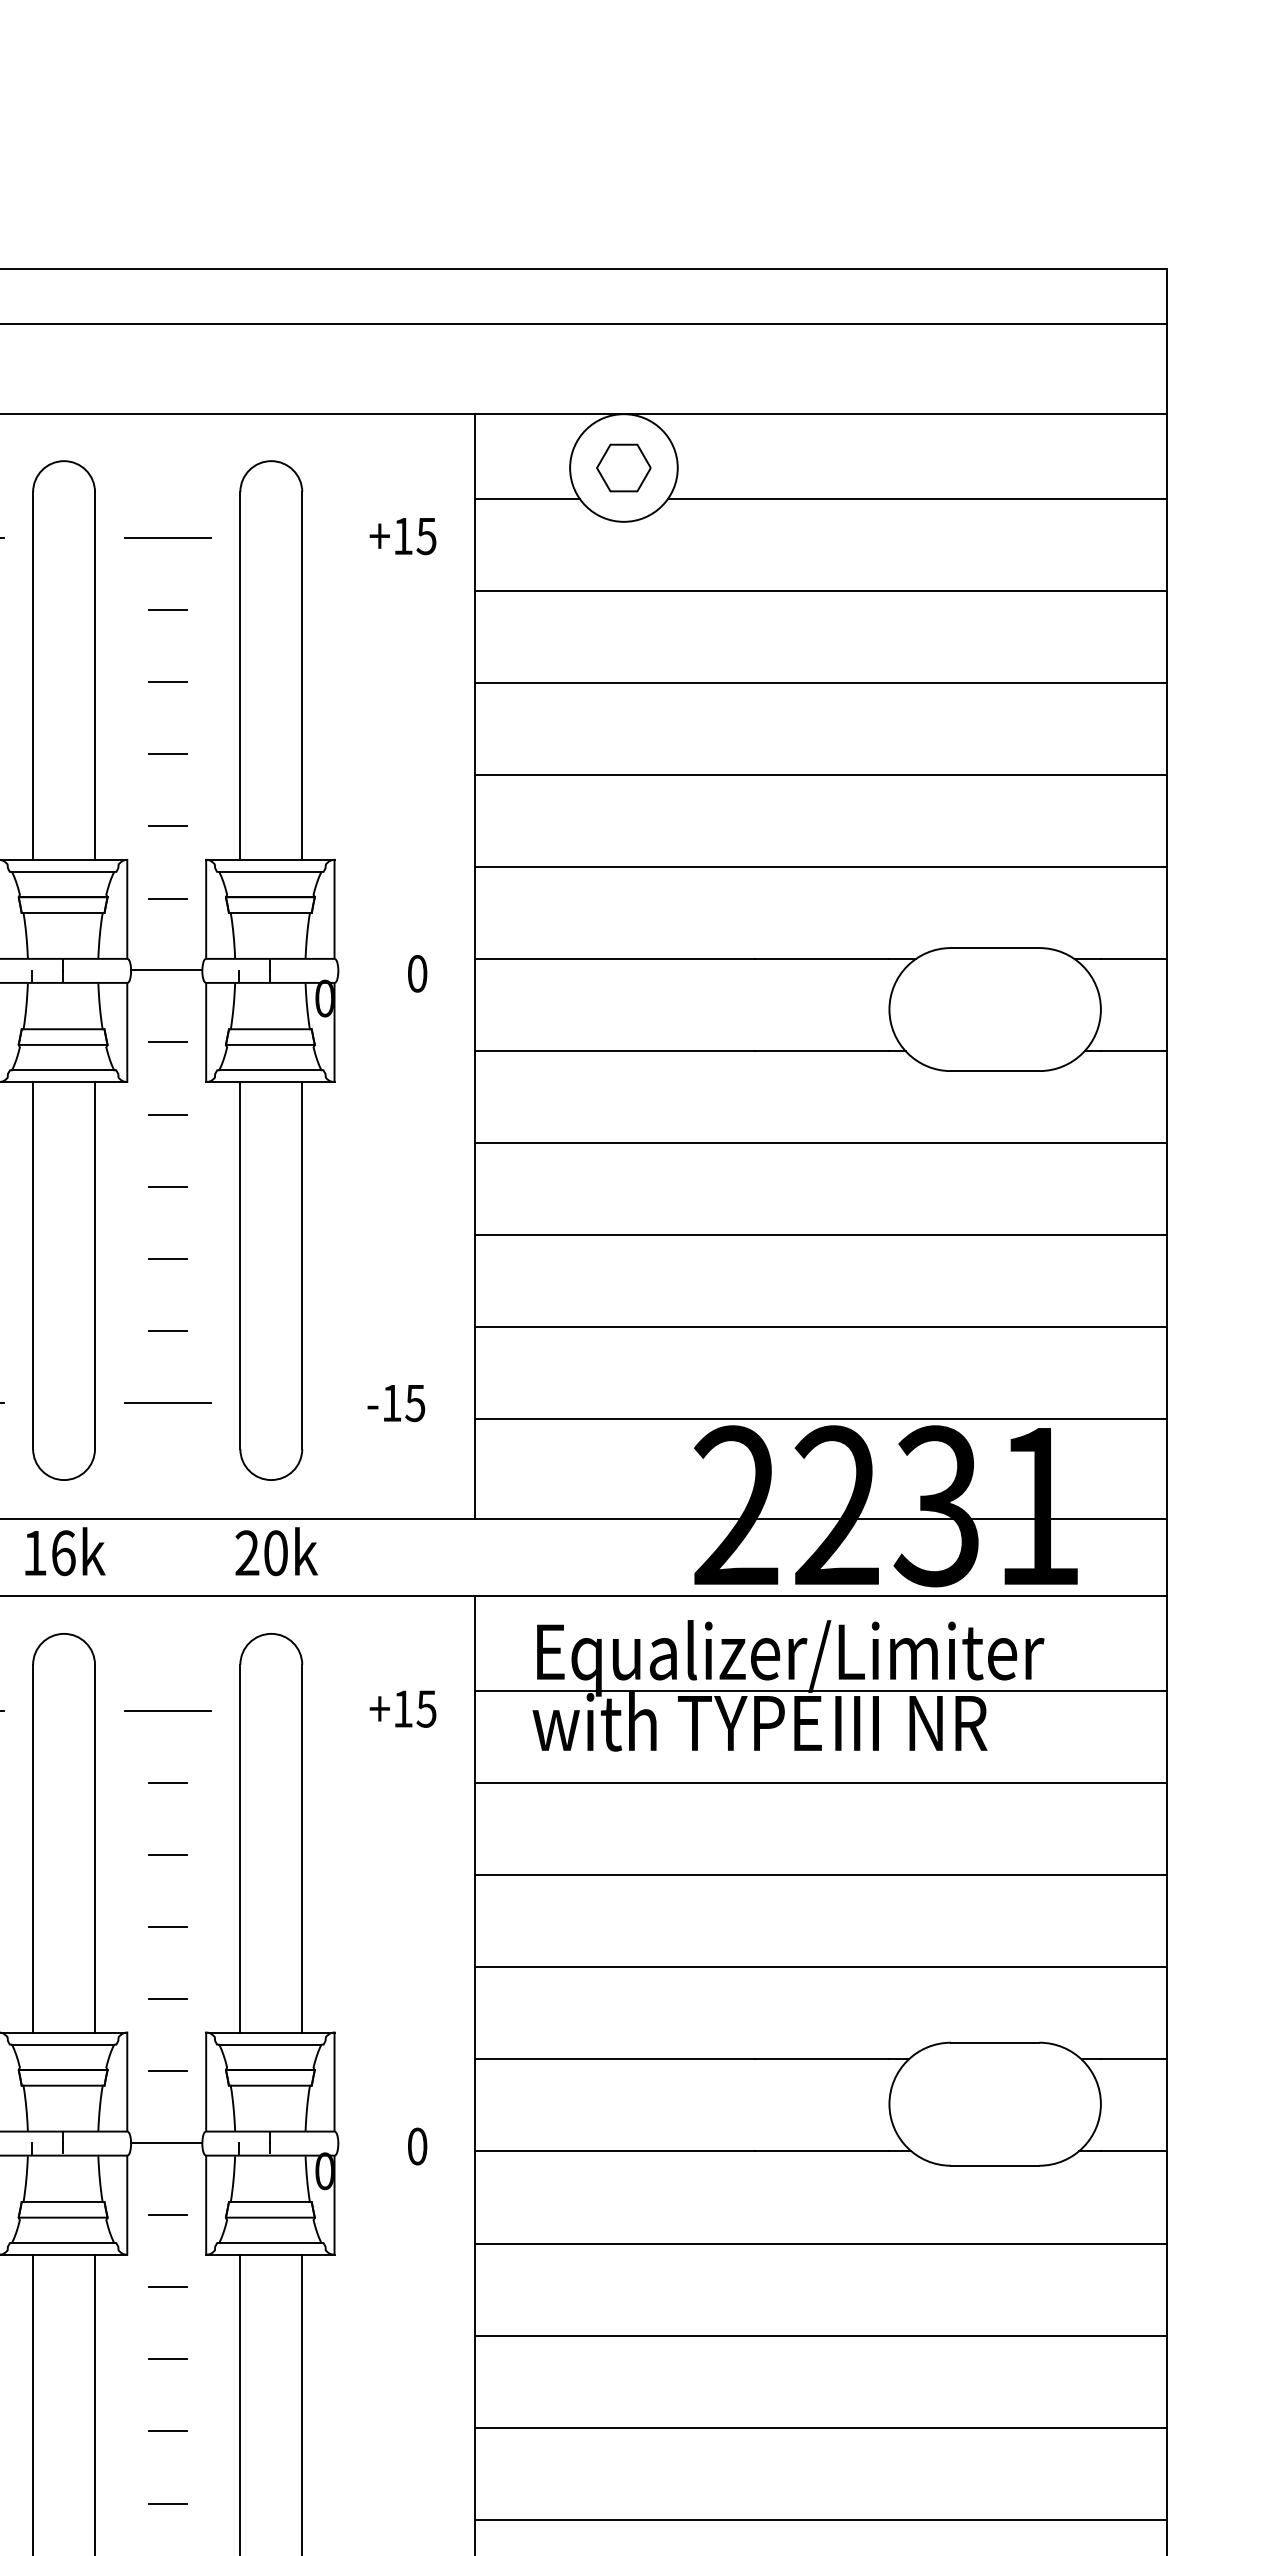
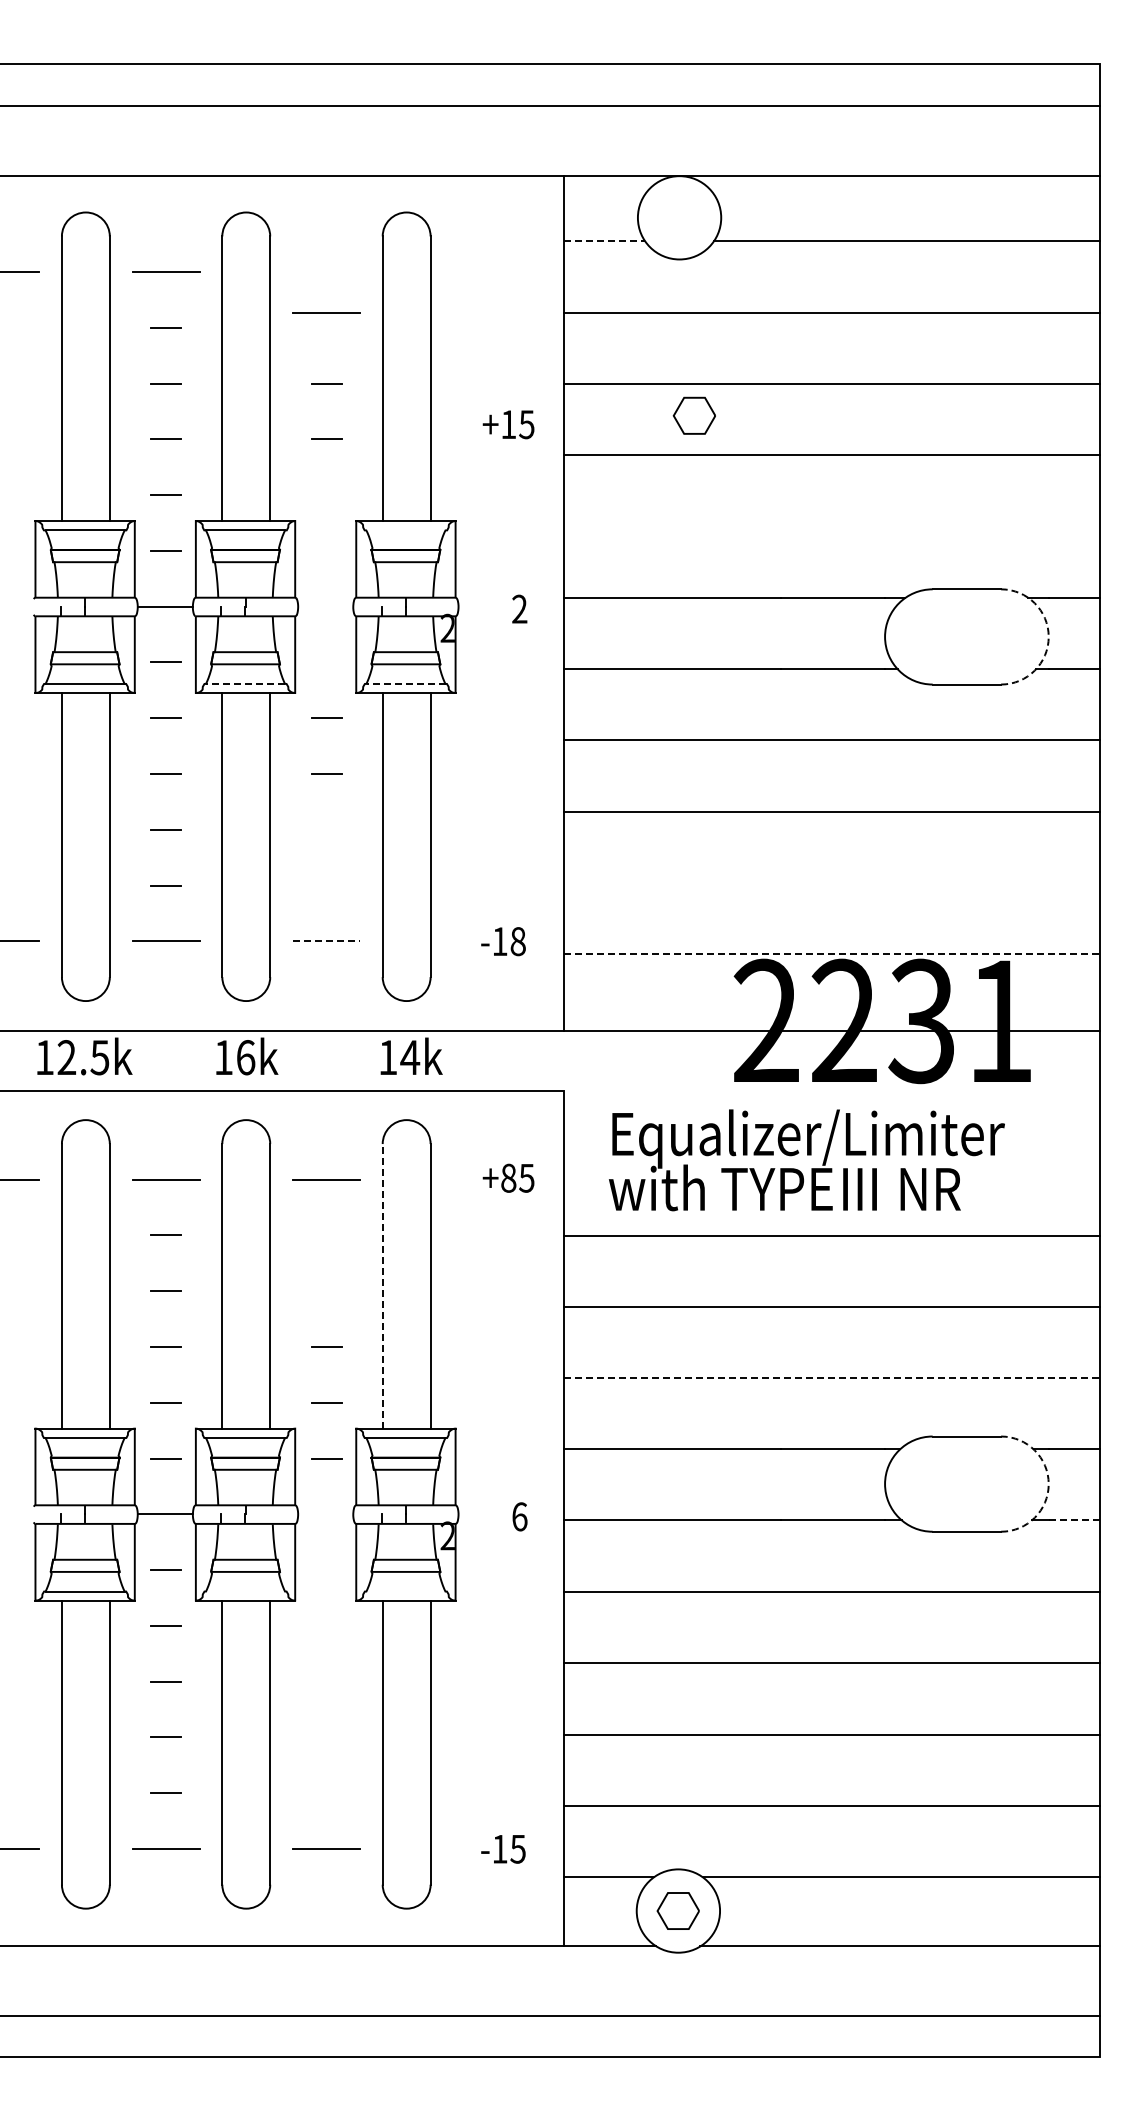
part: (622, 467) -> (693, 415), moved
line: (528, 498) -> (605, 241), solid -> dashed
text: (402, 536) -> (508, 424), moved
line: (167, 537) -> (326, 312), moved
line: (167, 609) -> (326, 327), removed
line: (167, 826) -> (326, 495), removed
line: (821, 866) -> (832, 526), removed
line: (269, 872) -> (405, 530), removed
line: (167, 897) -> (326, 550), removed
line: (166, 970) -> (325, 606), removed
text: (417, 972) -> (519, 608), 0 -> 2
text: (324, 997) -> (447, 627), 0 -> 2
arc: (1100, 1008) -> (1048, 636), solid -> dashed
line: (167, 1042) -> (326, 662), removed
line: (63, 1069) -> (245, 683), solid -> dashed
line: (271, 1069) -> (406, 683), solid -> dashed
line: (167, 1258) -> (326, 829), removed
line: (821, 1326) -> (832, 882), removed
line: (167, 1330) -> (326, 885), removed
line: (169, 1403) -> (327, 941), solid -> dashed
text: (414, 1403) -> (517, 941), -15 -> -18
line: (821, 1419) -> (832, 954), solid -> dashed
text: (262, 1552) -> (399, 1057), 20k -> 14k
line: (821, 1595) -> (832, 1090), removed
line: (821, 1691) -> (832, 1164), removed
text: (402, 1708) -> (508, 1177), +15 -> +85
line: (167, 1782) -> (326, 1235), removed
line: (240, 1847) -> (382, 1285), solid -> dashed
line: (167, 1855) -> (326, 1291), removed
line: (821, 1967) -> (832, 1378), solid -> dashed
arc: (1100, 2104) -> (1048, 1484), solid -> dashed
line: (166, 2143) -> (325, 1514), removed
text: (417, 2146) -> (519, 1516), 0 -> 6
line: (1134, 2151) -> (1074, 1520), solid -> dashed
text: (324, 2170) -> (447, 1535), 0 -> 2
line: (167, 2214) -> (326, 1569), removed
line: (63, 2242) -> (245, 1591), removed
line: (269, 2242) -> (405, 1591), removed
line: (167, 2286) -> (326, 1625), removed
line: (167, 2359) -> (326, 1681), removed
line: (167, 2431) -> (326, 1737), removed
line: (167, 2503) -> (326, 1793), removed

